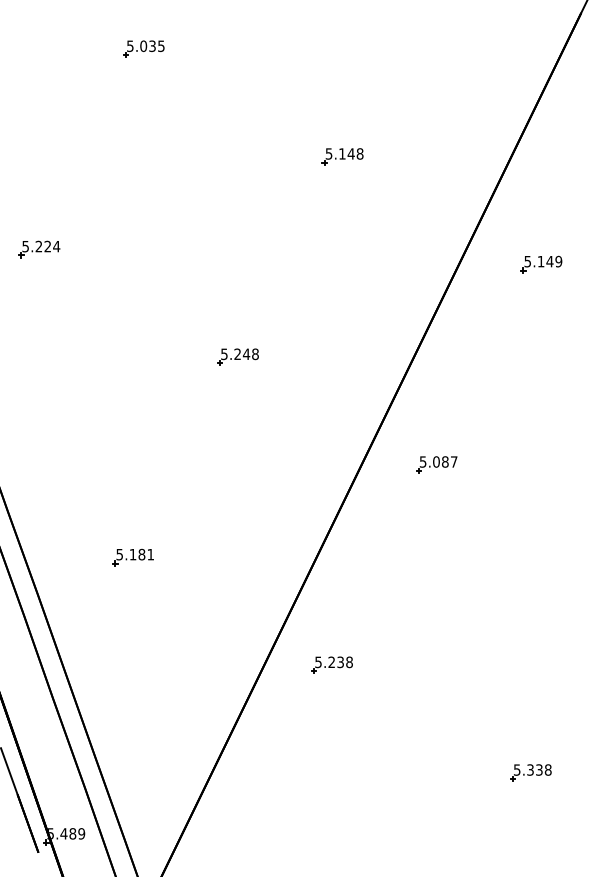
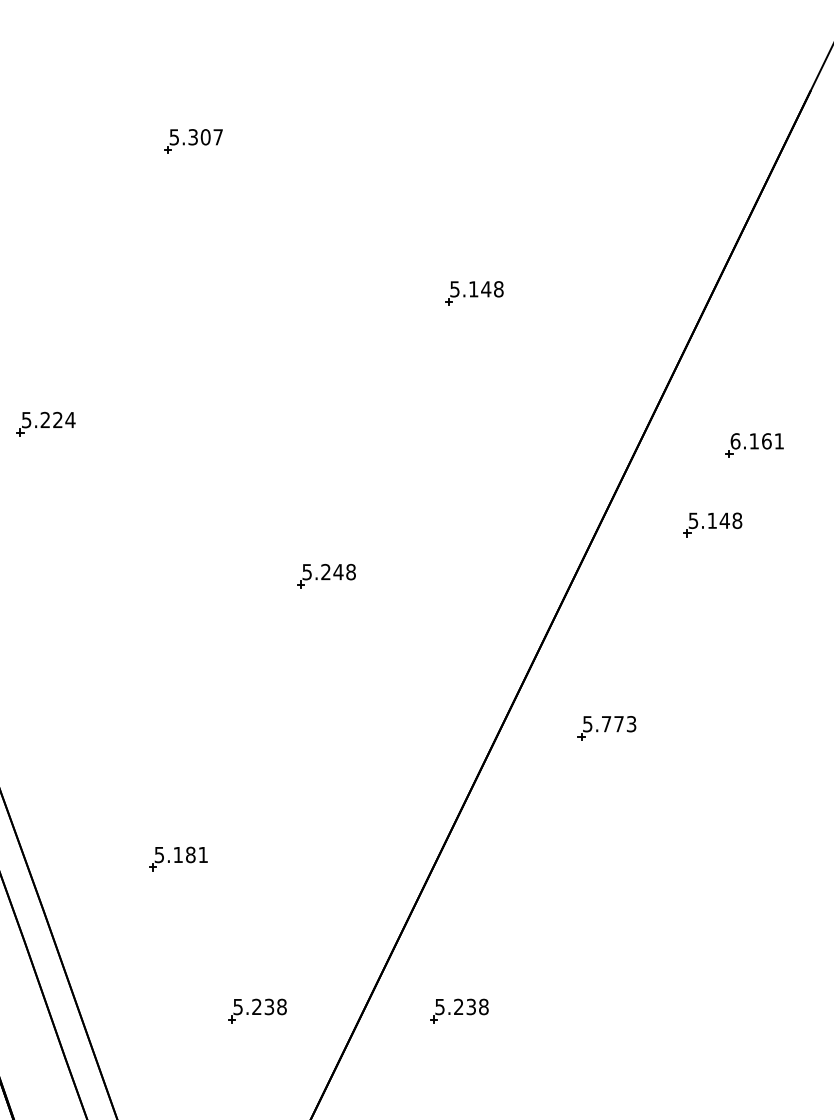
text: (152, 46) -> (205, 137), 5.035 -> 5.307
text: (543, 261) -> (757, 441), 5.149 -> 6.161
part: (511, 320) -> (712, 524), added
text: (445, 461) -> (619, 723), 5.087 -> 5.773
part: (188, 664) -> (256, 1010), added

